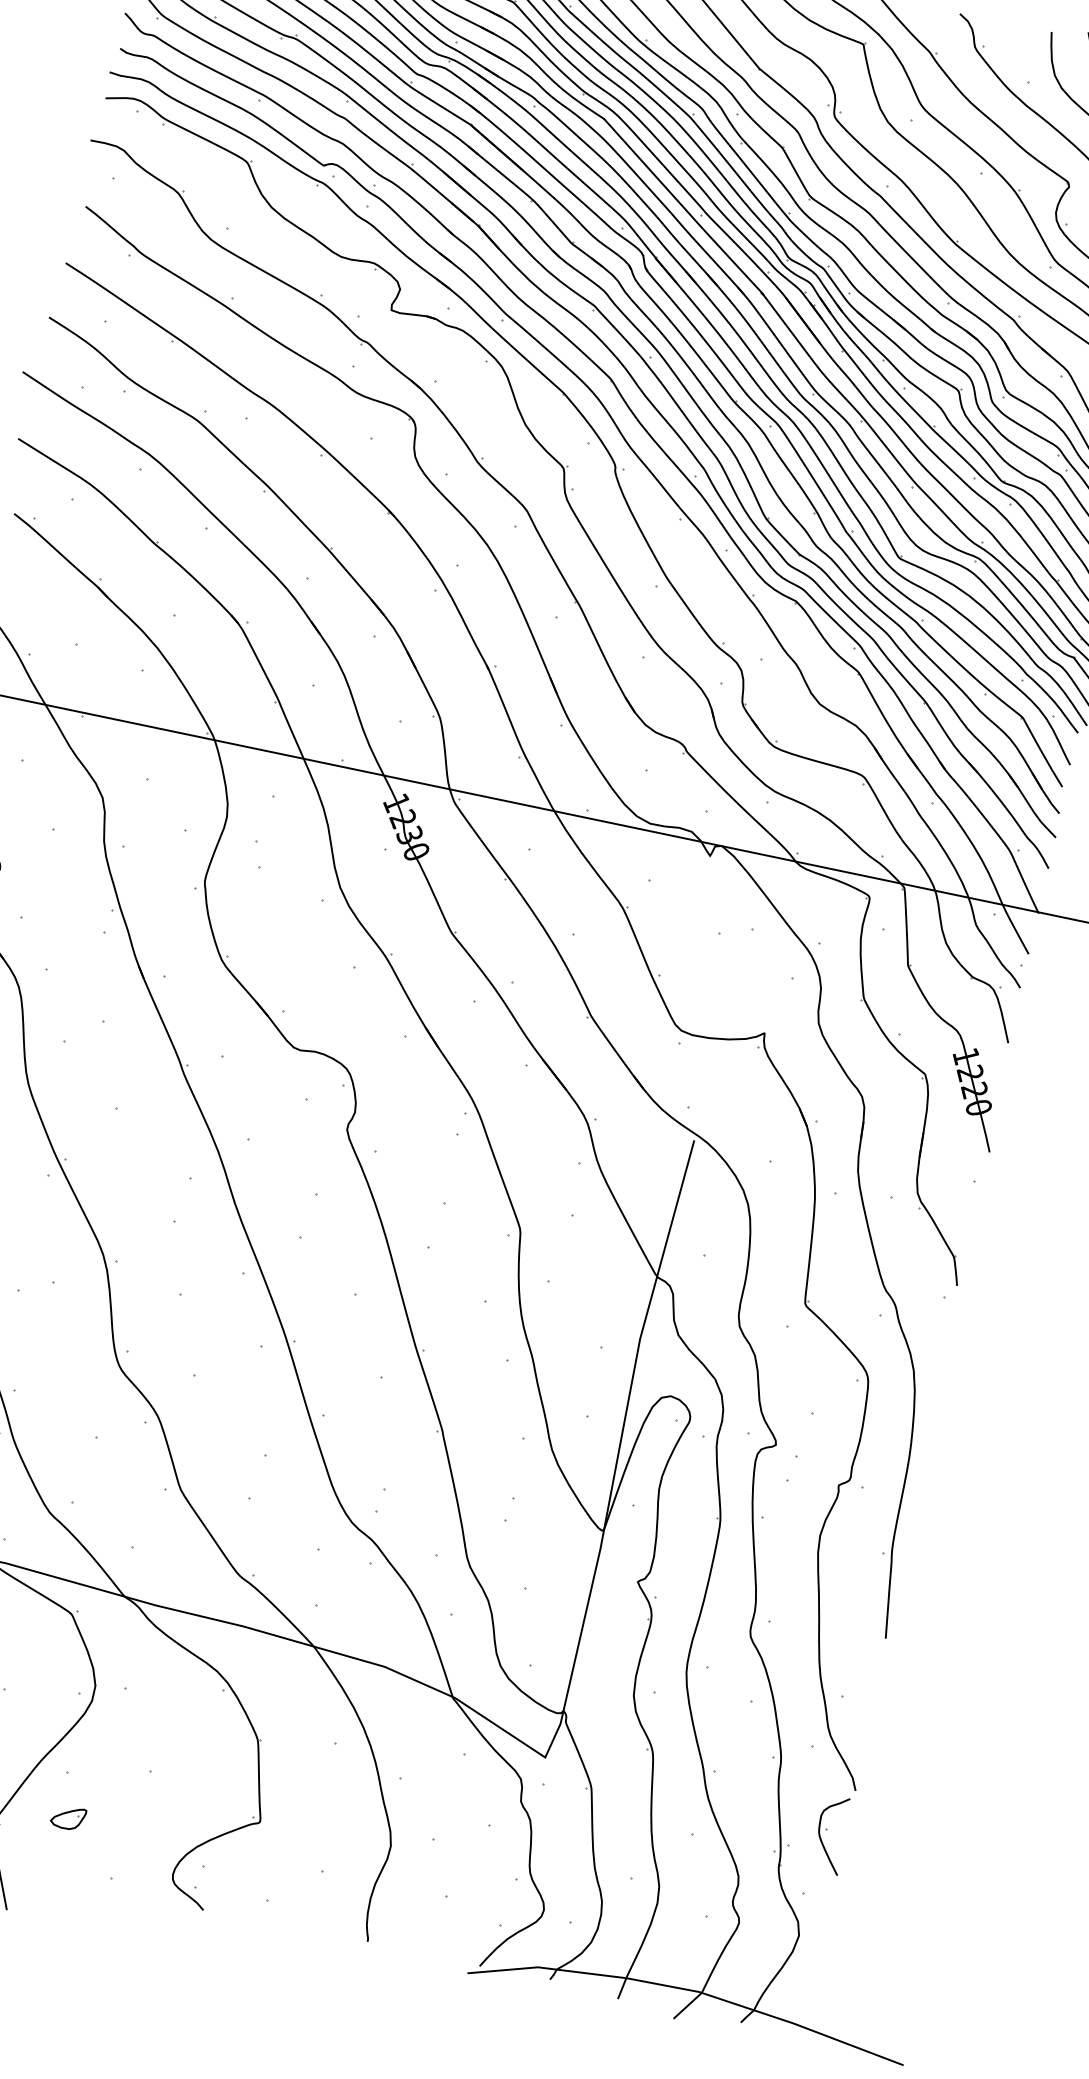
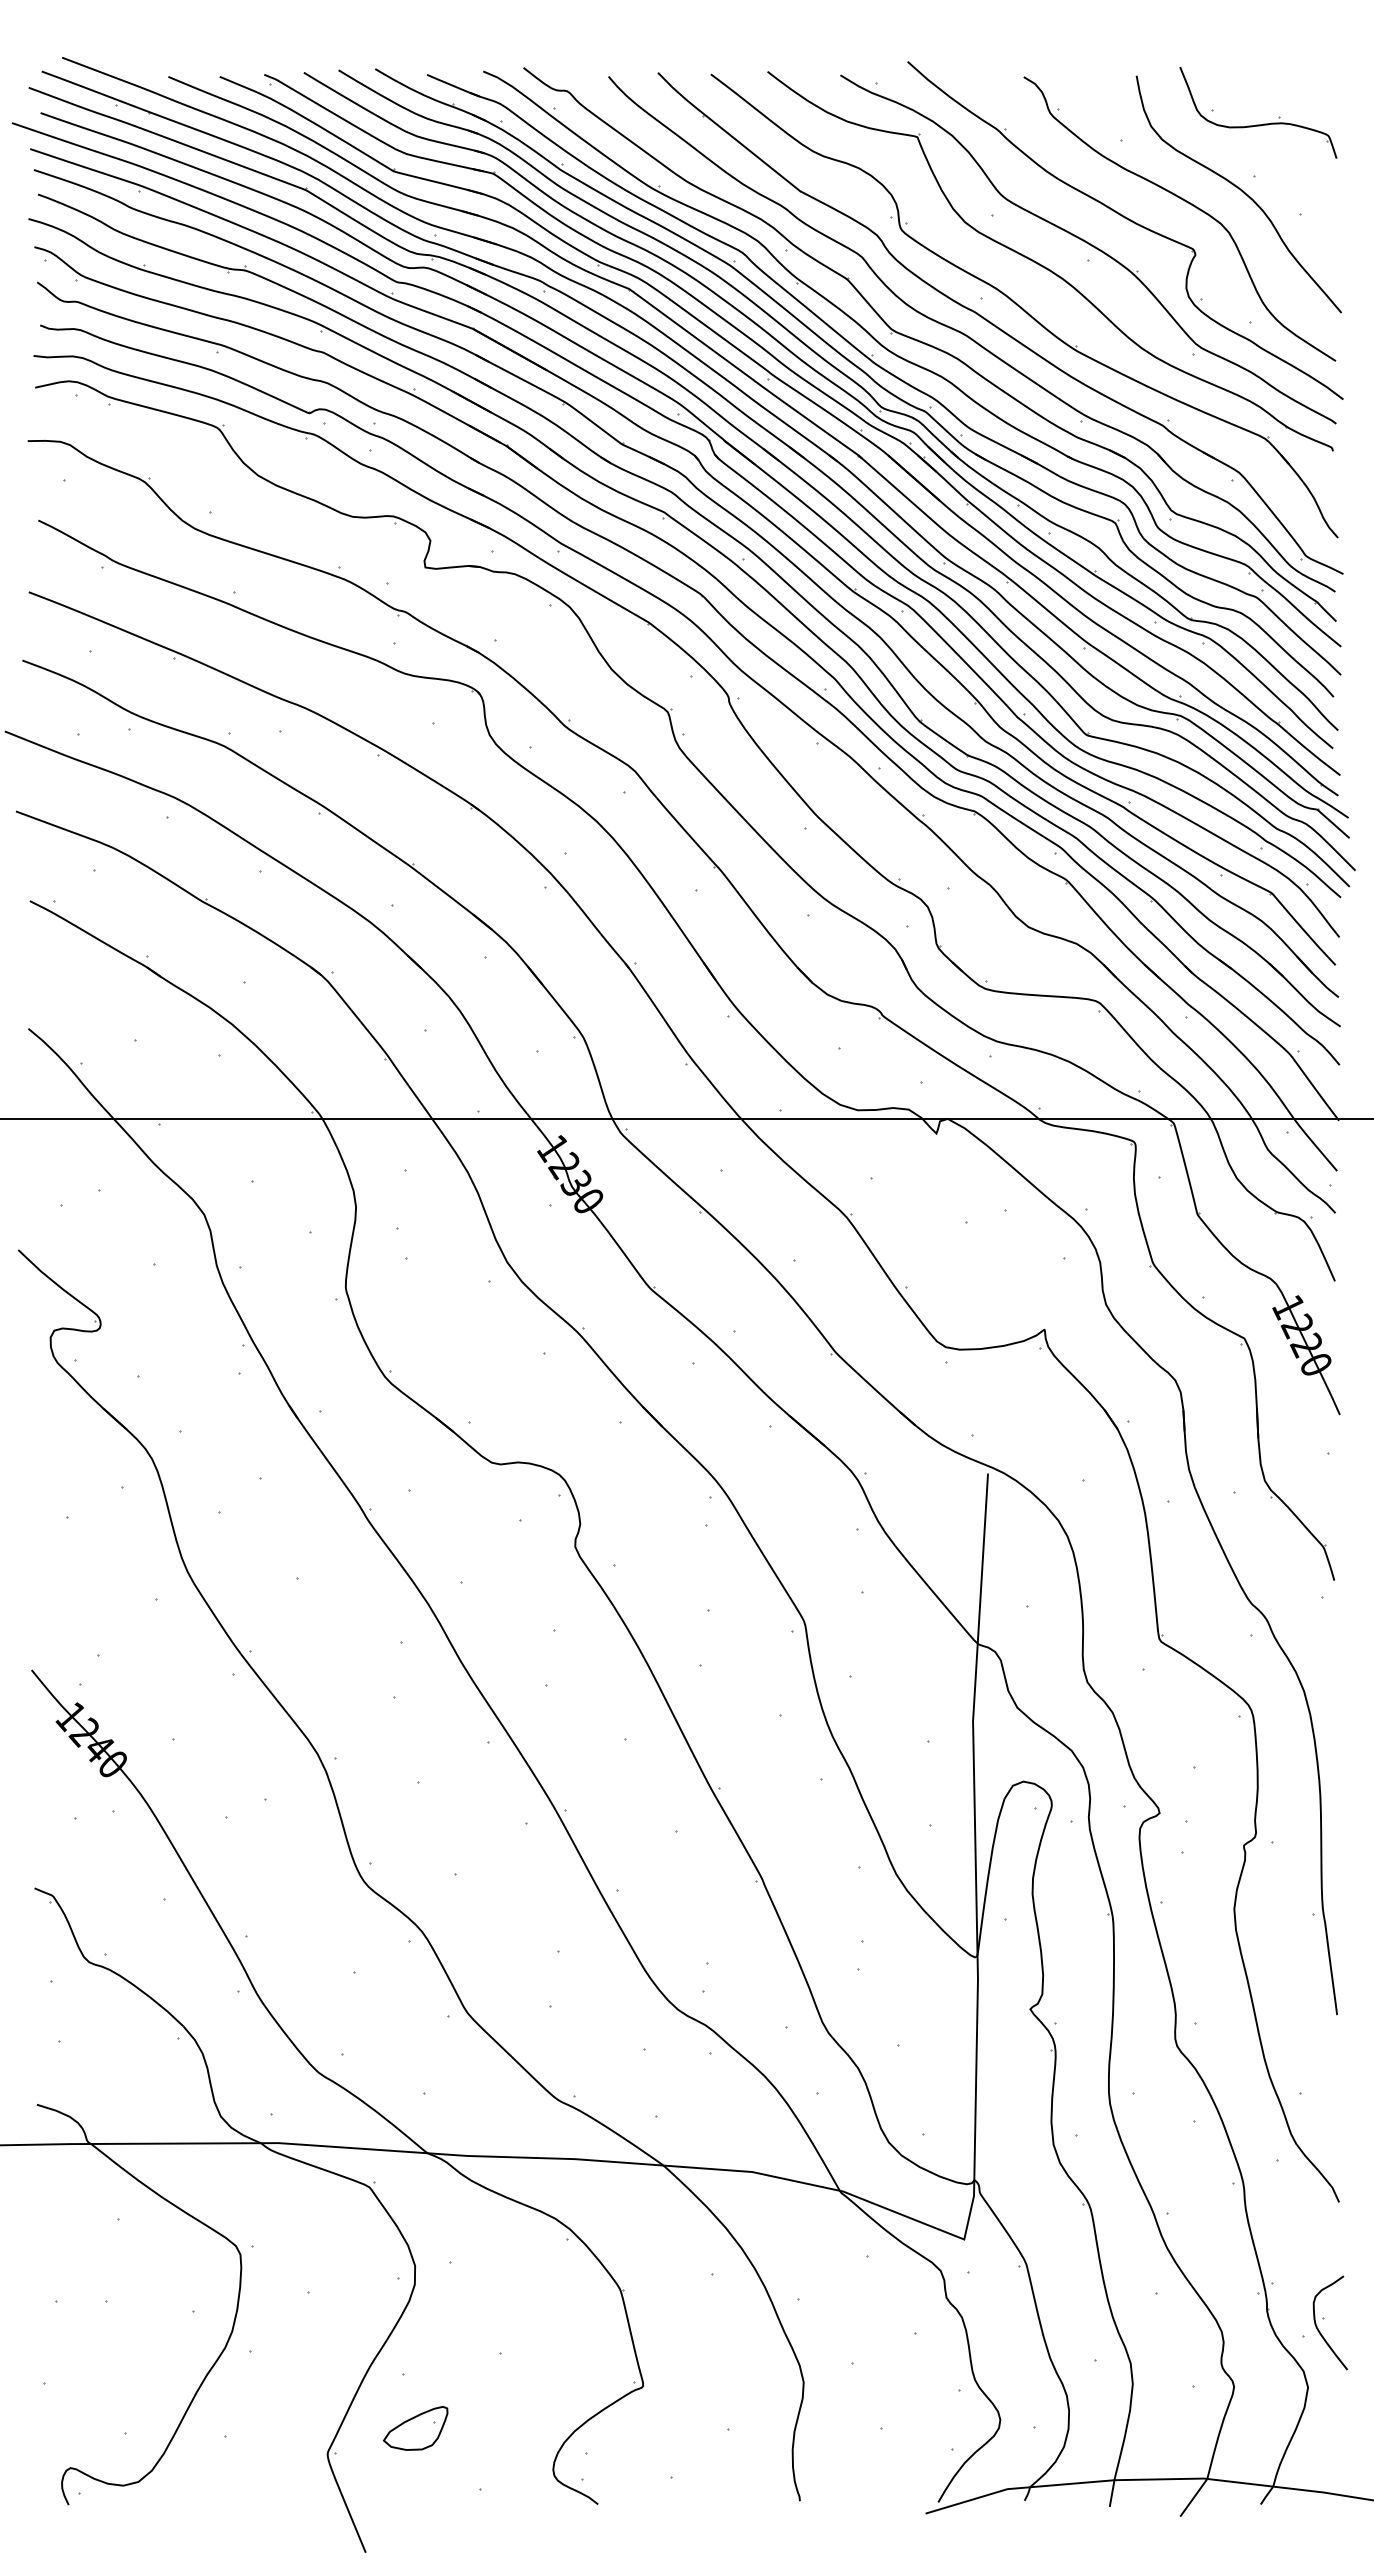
part: (68, 1817) -> (415, 2428), size x1.6
part: (827, 1830) -> (1324, 2318), moved

